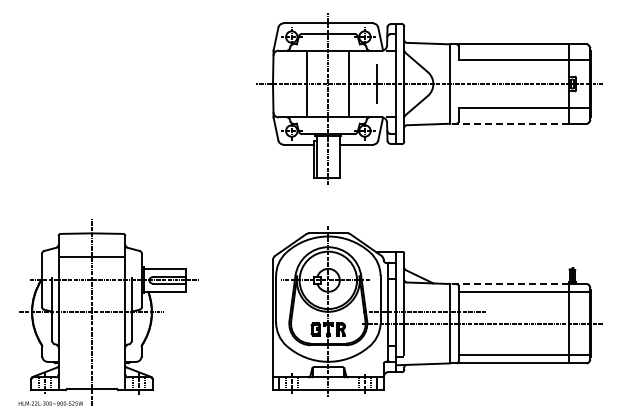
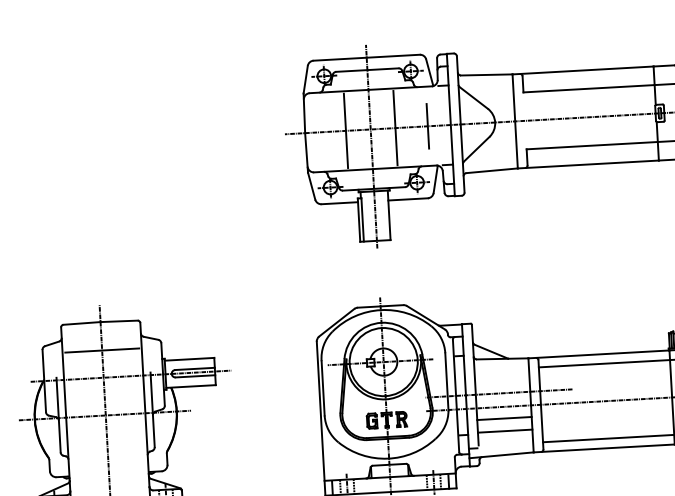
line: (509, 123) -> (587, 164), dashed -> solid
line: (509, 284) -> (598, 354), dashed -> solid
line: (427, 333) -> (504, 418), added
line: (427, 344) -> (505, 431), added

